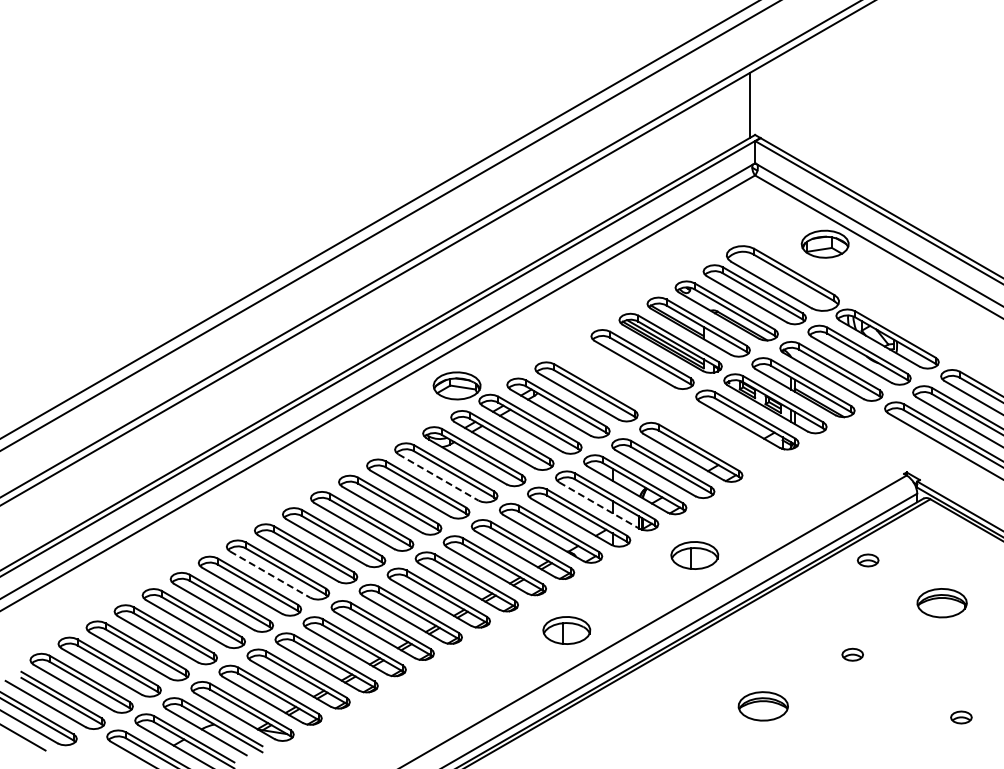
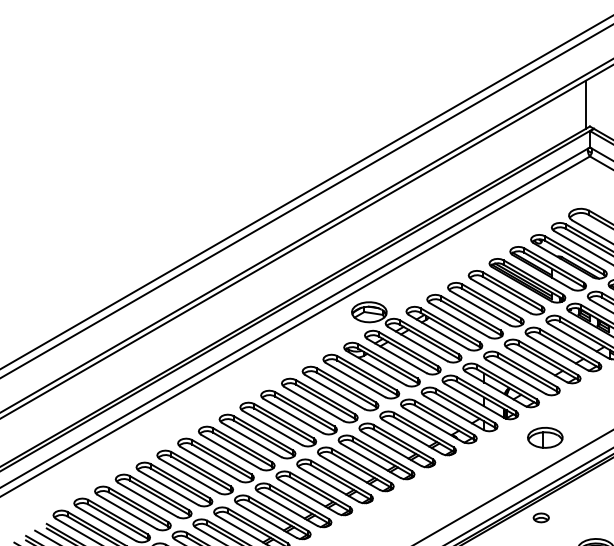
part: (666, 405) -> (524, 326), added
line: (438, 477) -> (355, 380), dashed -> solid
line: (599, 505) -> (474, 400), dashed -> solid
line: (270, 574) -> (231, 451), dashed -> solid
part: (566, 630) -> (450, 493), removed
part: (689, 663) -> (541, 517), added

